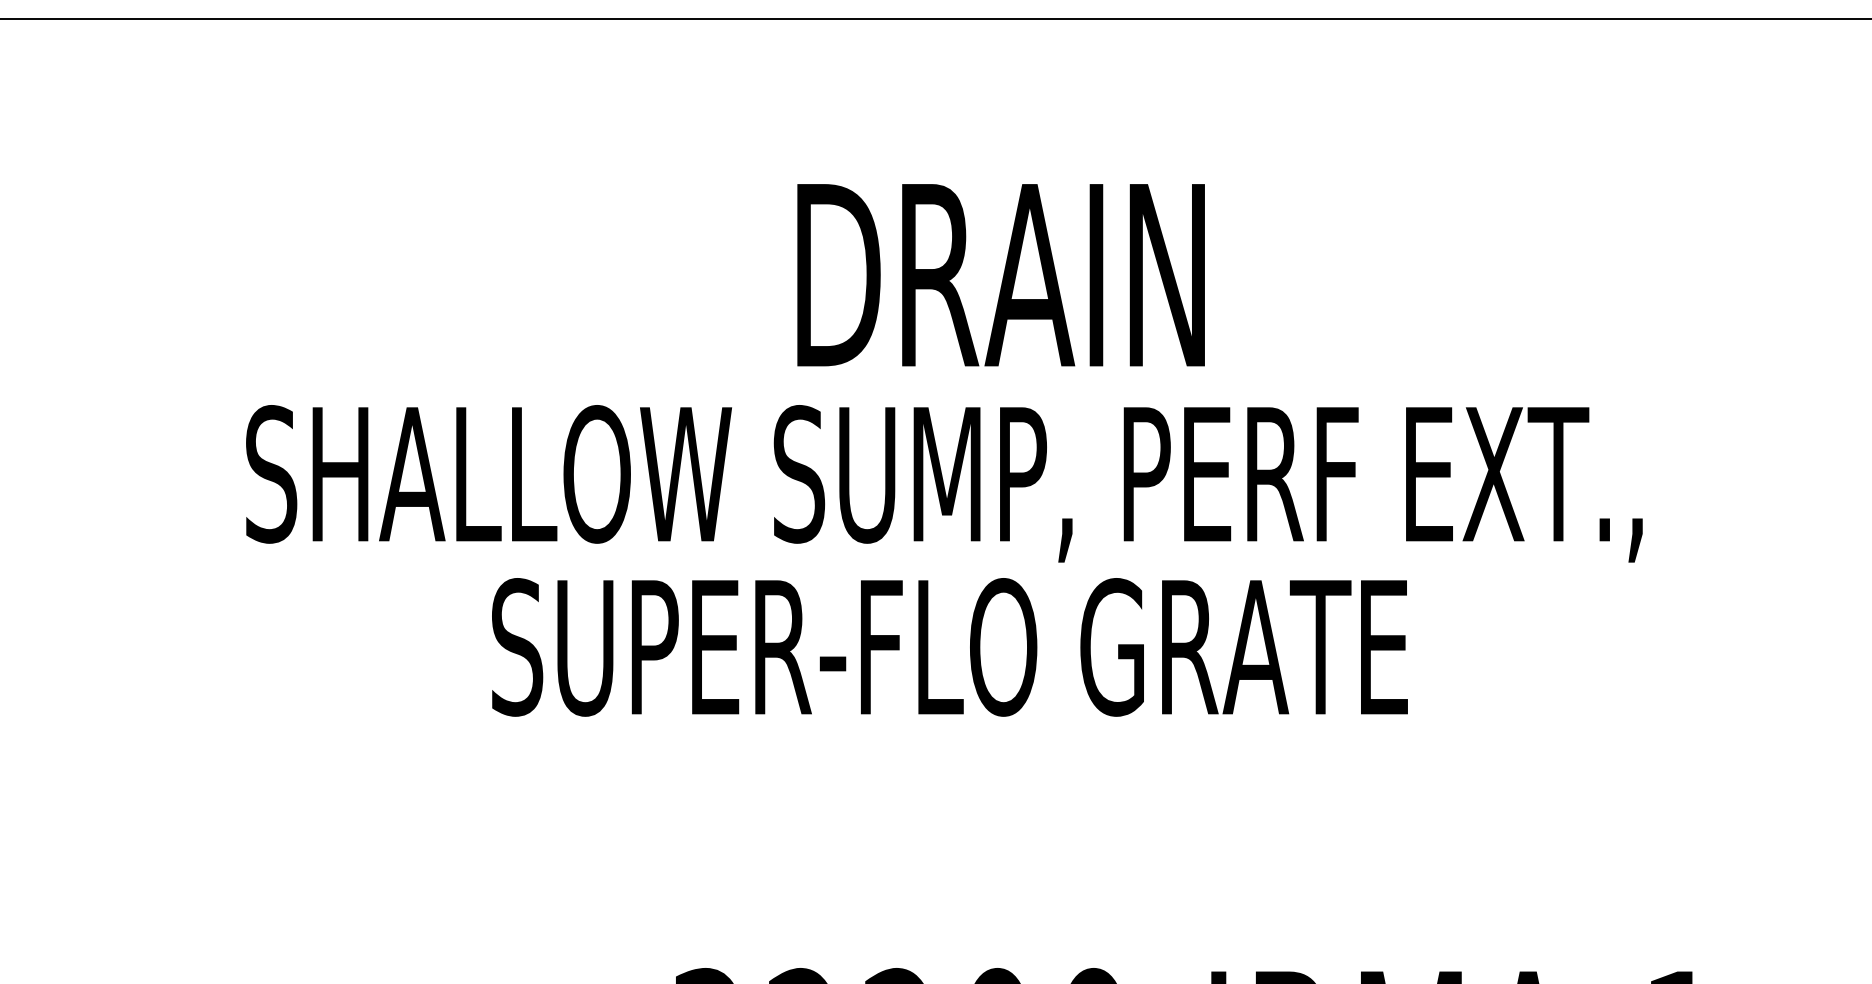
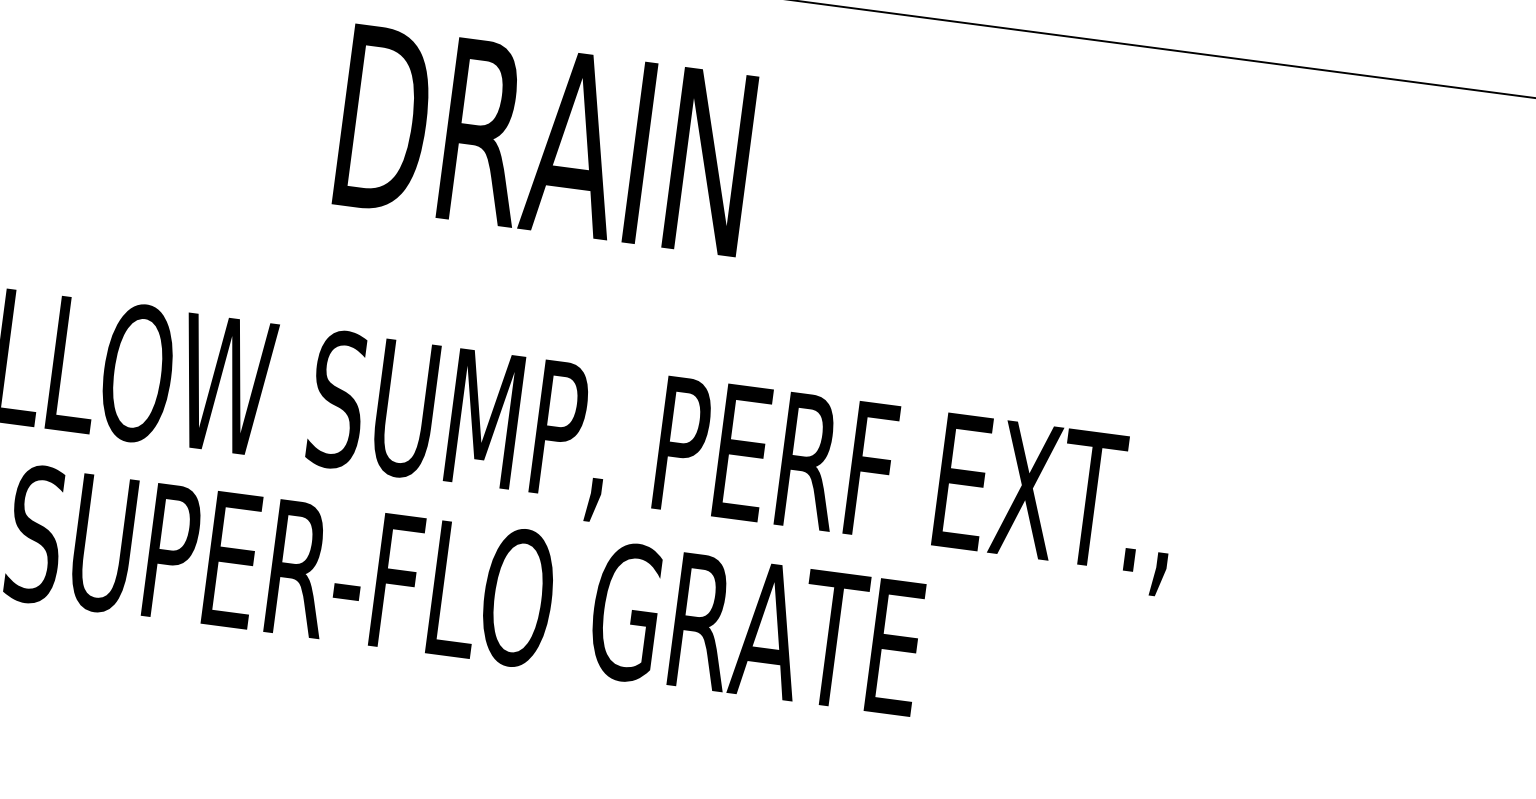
text: (1000, 275) -> (544, 140), moved

